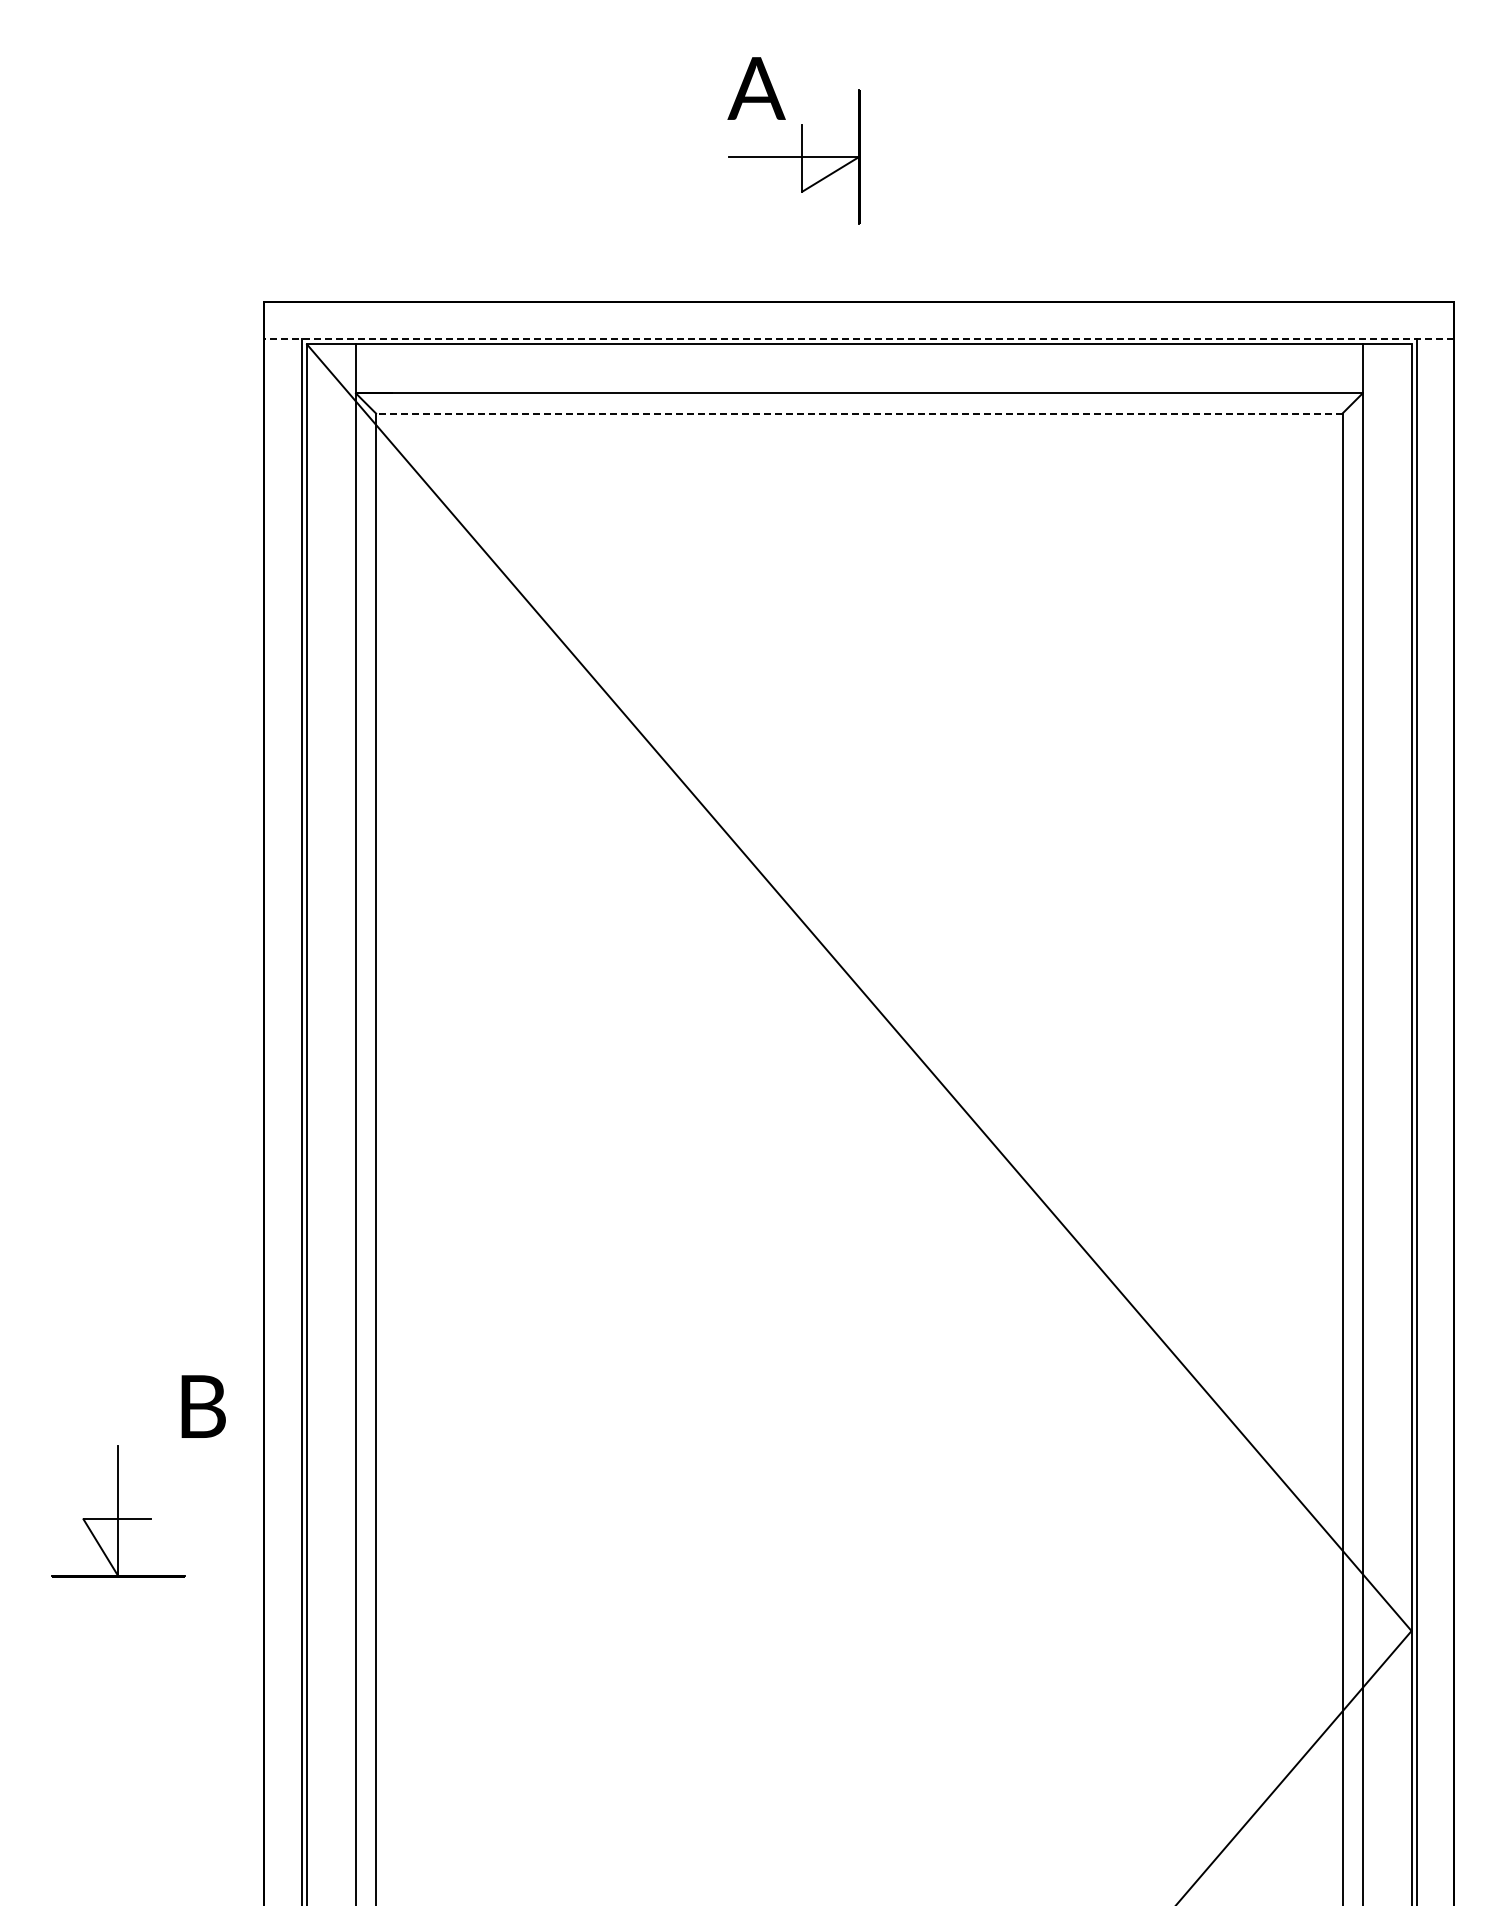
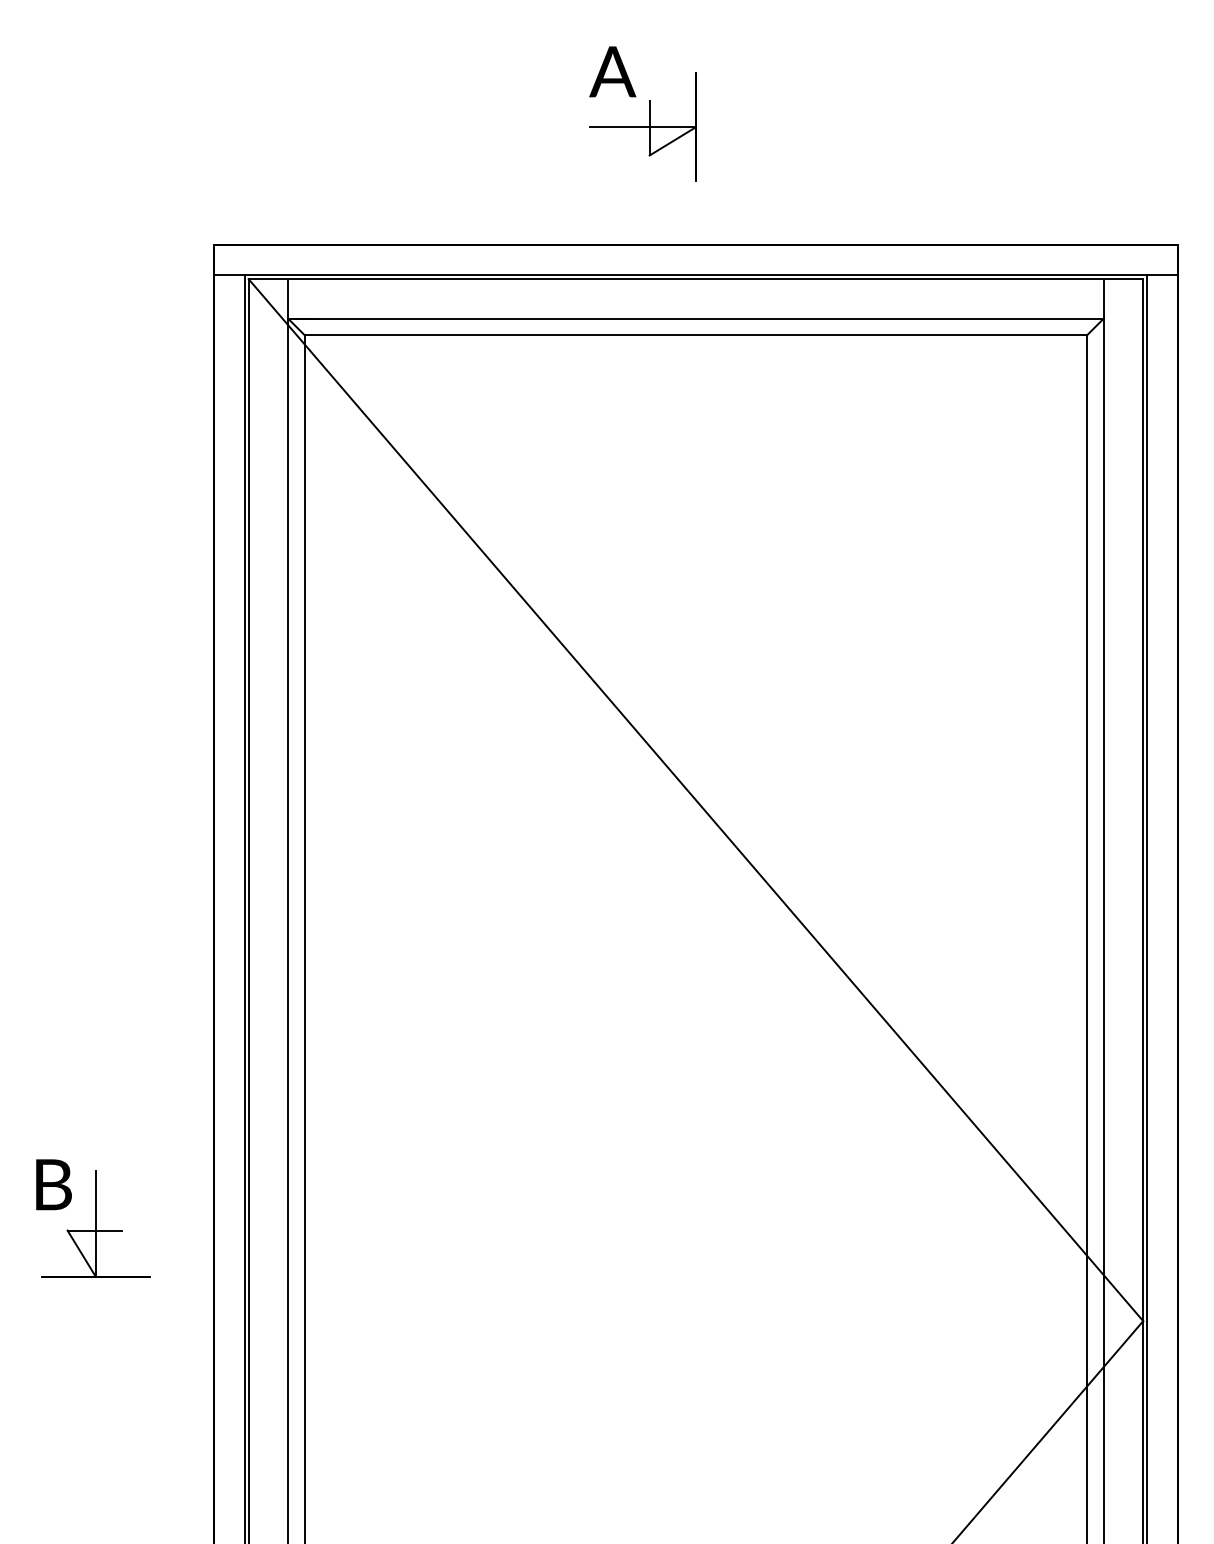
line: (859, 339) -> (696, 275), dashed -> solid
line: (858, 413) -> (695, 335), dashed -> solid
text: (203, 1406) -> (53, 1184), moved

